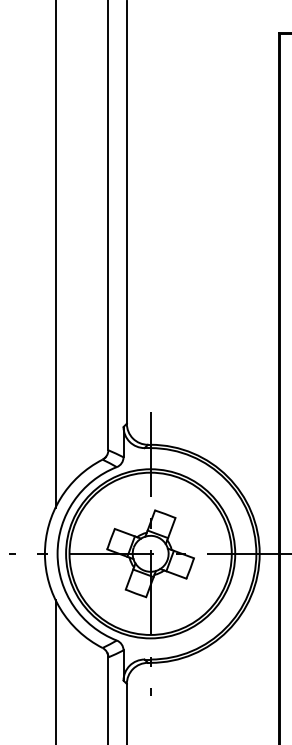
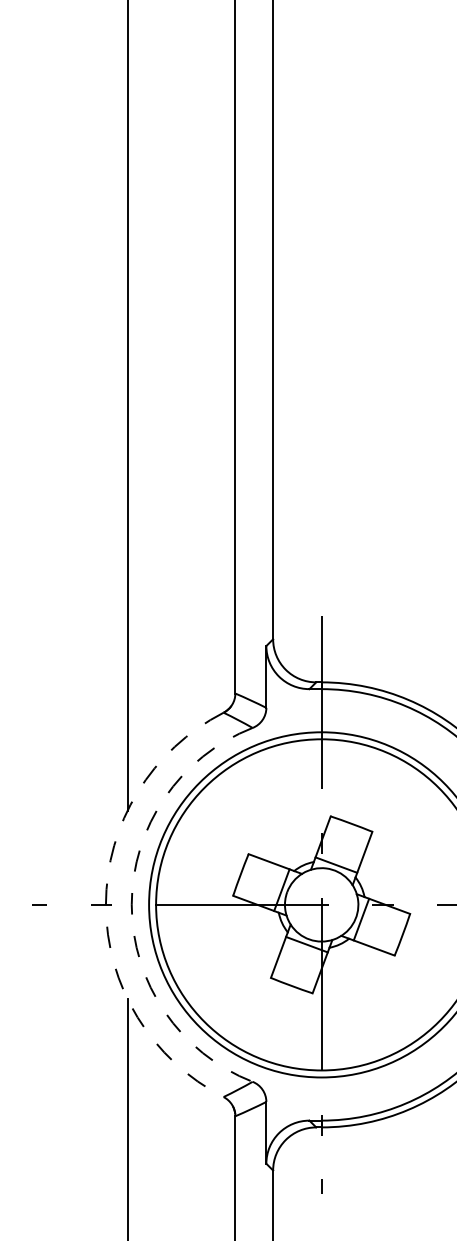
arc: (44, 553) -> (105, 904), solid -> dashed
arc: (57, 553) -> (131, 904), solid -> dashed

